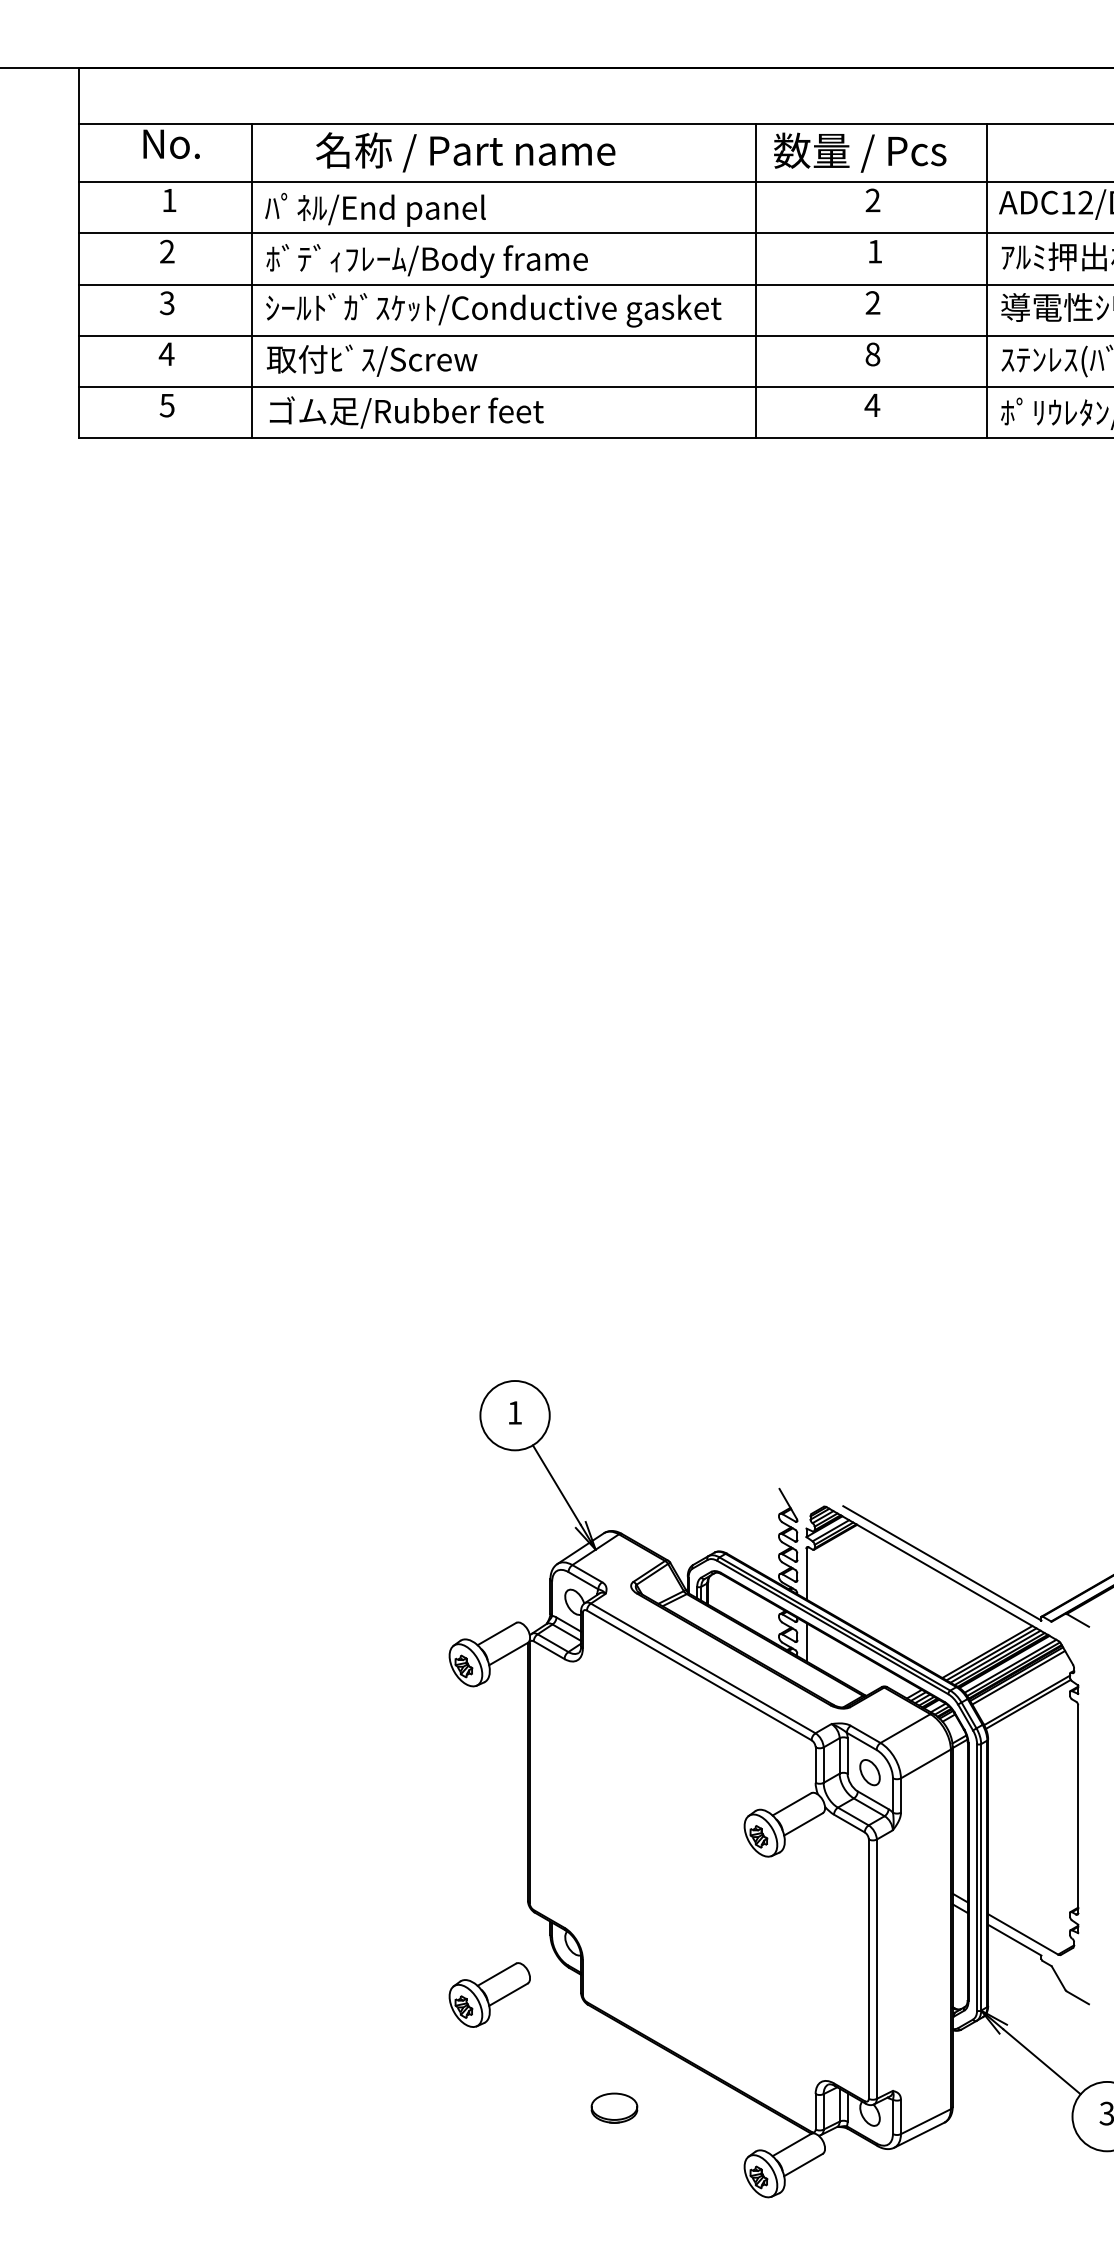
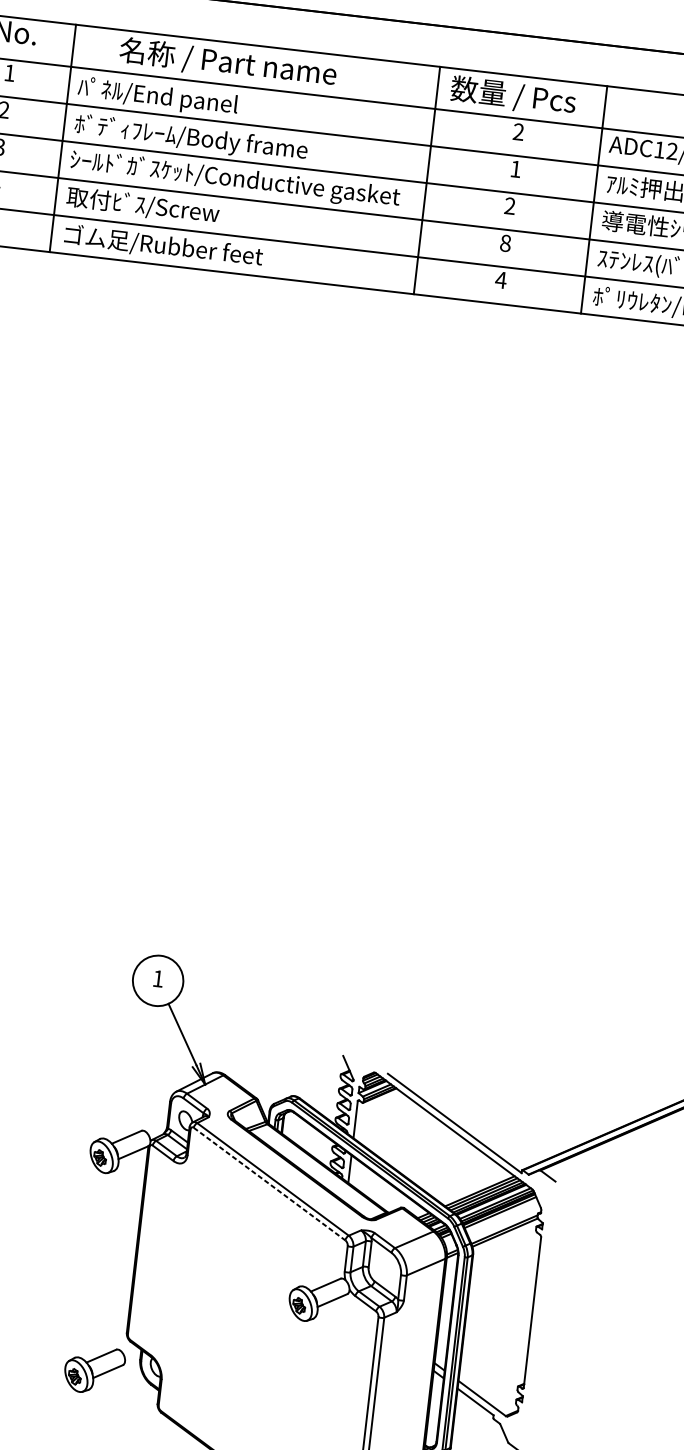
line: (699, 1675) -> (269, 1184), solid -> dashed
part: (869, 1772) -> (384, 1268), removed
part: (489, 1994) -> (94, 1369), moved

